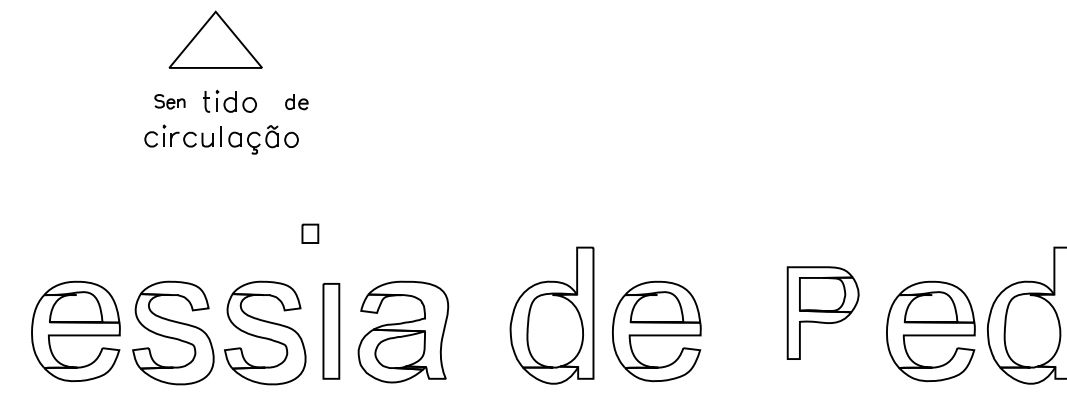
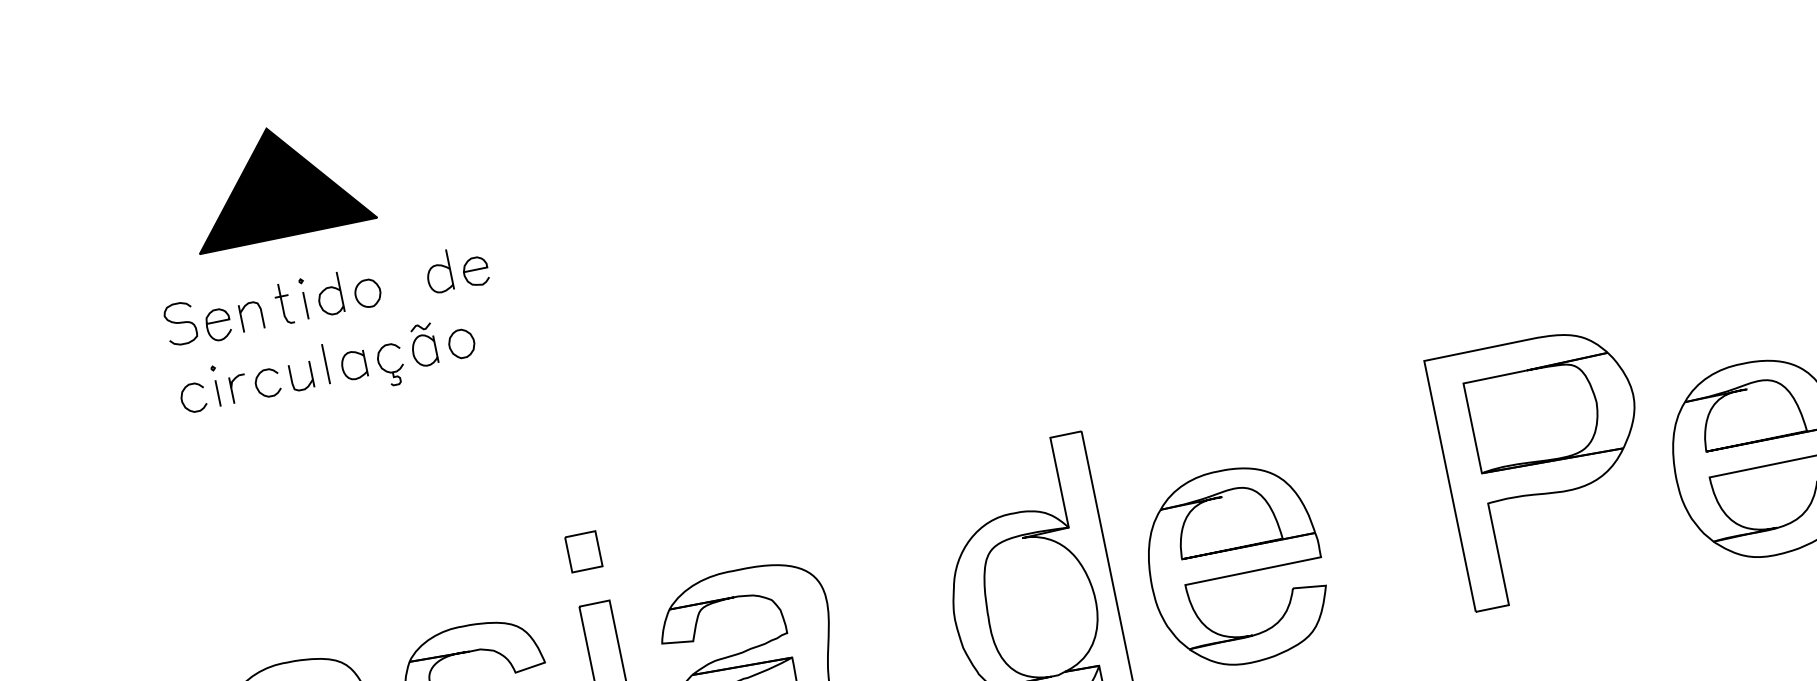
fill: (215, 39) -> (276, 181), added
part: (169, 101) -> (213, 318), size x1.67
part: (296, 102) -> (456, 270), size x1.43
part: (310, 233) -> (583, 551), moved
part: (822, 312) -> (1545, 465), size x1.43

